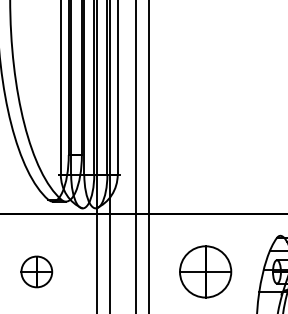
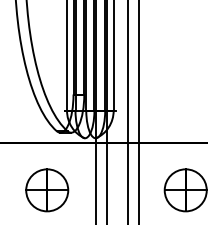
part: (36, 271) -> (47, 190), size x1.67

